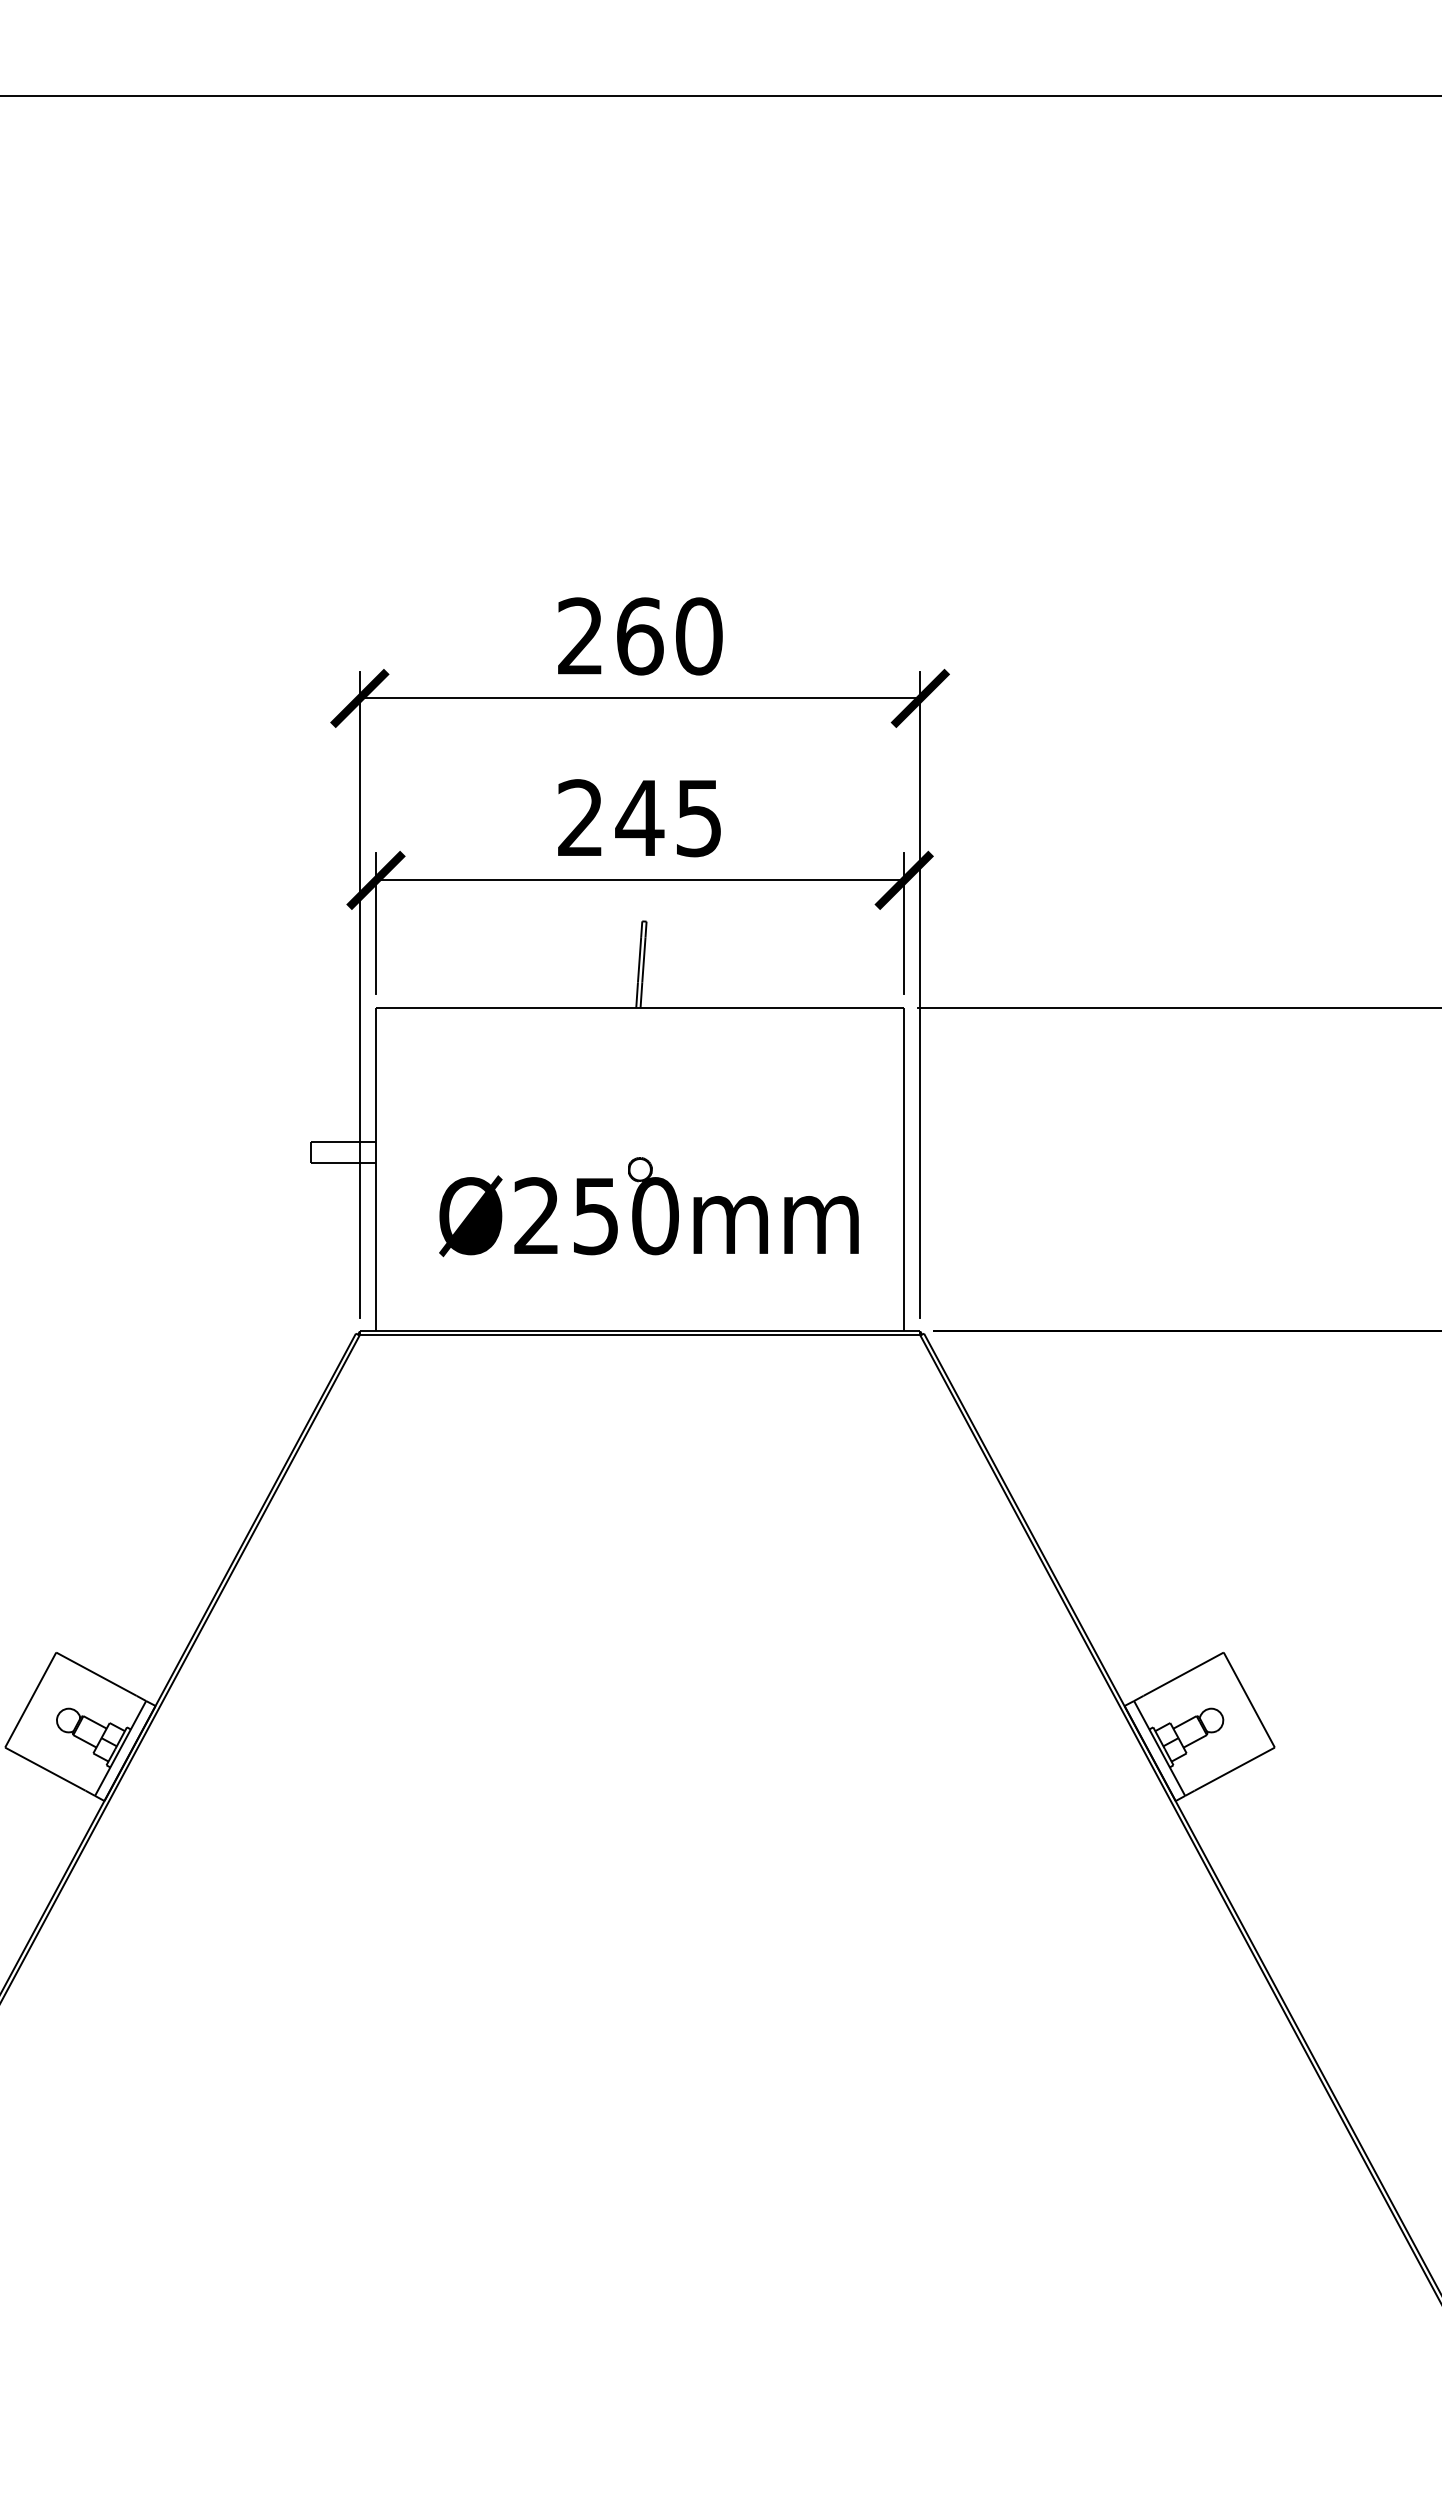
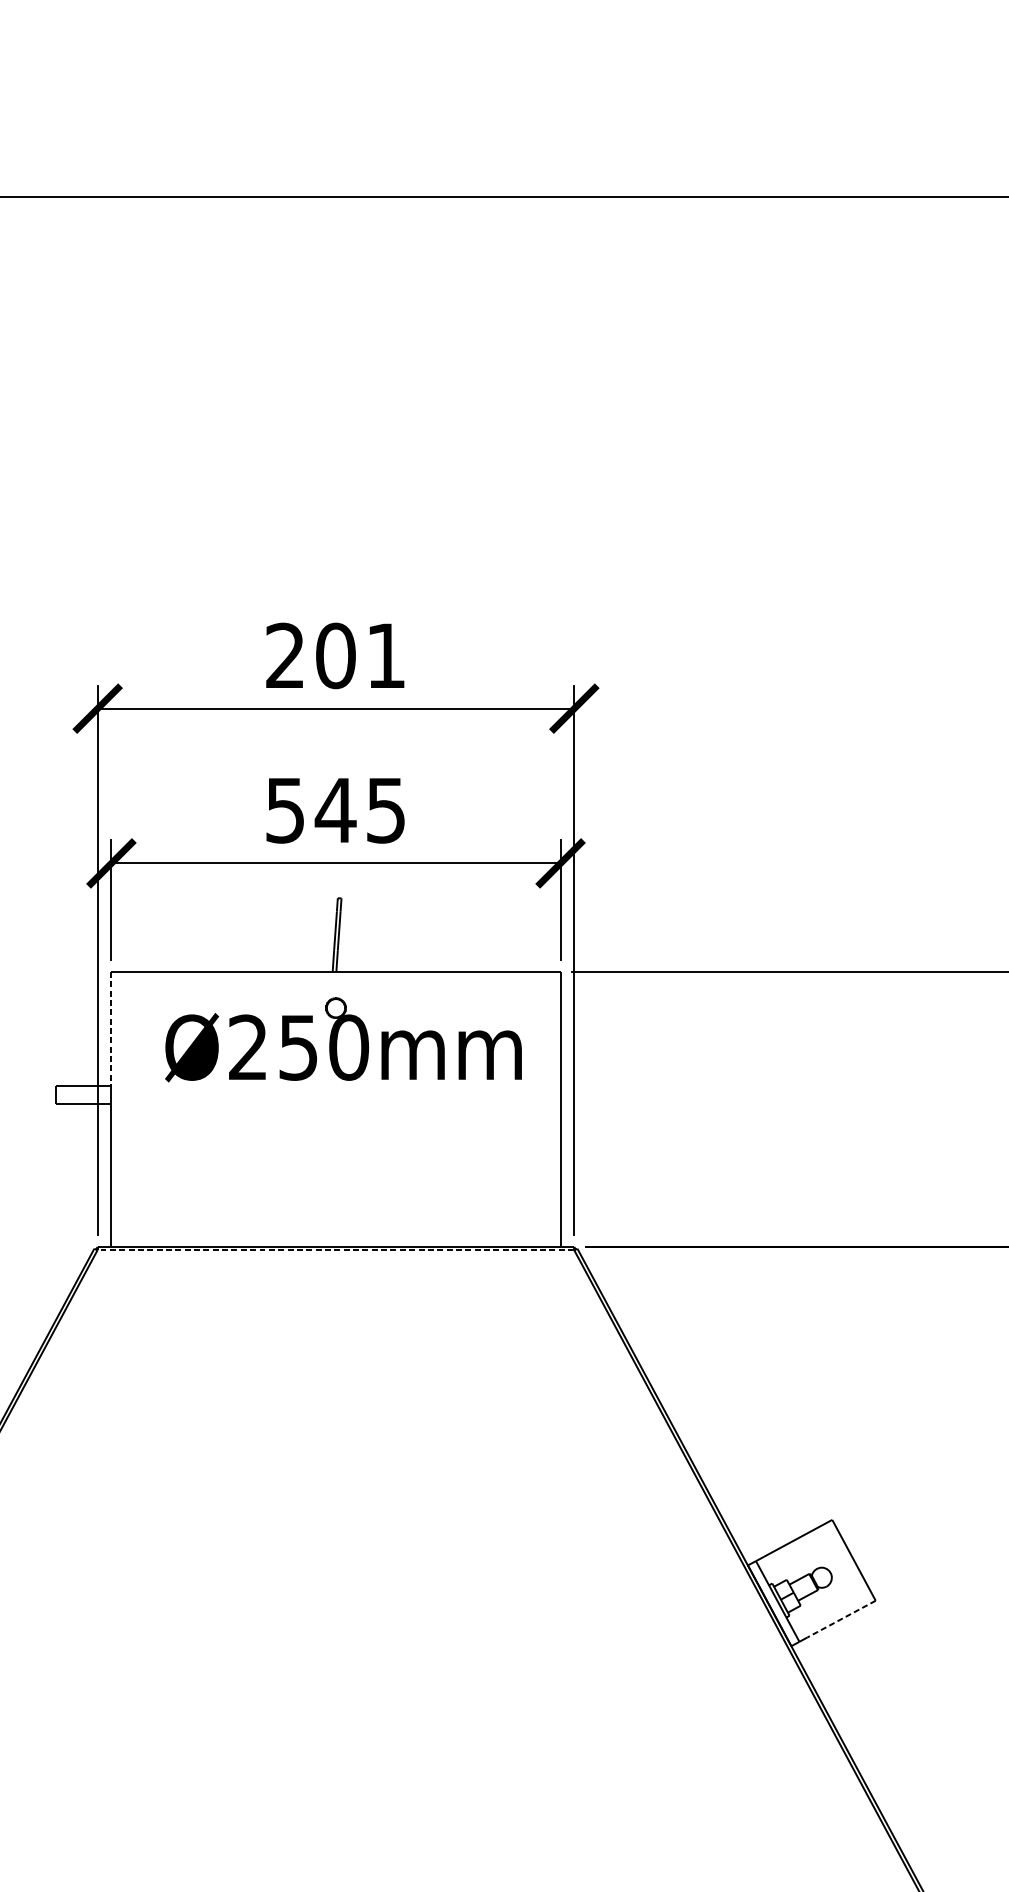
text: (669, 636) -> (360, 655), 260 -> 201
text: (580, 818) -> (285, 810), 245 -> 545
line: (376, 1074) -> (111, 1028), solid -> dashed
part: (648, 1207) -> (343, 1040), moved
line: (639, 1335) -> (335, 1250), solid -> dashed
line: (1234, 1769) -> (841, 1619), solid -> dashed

